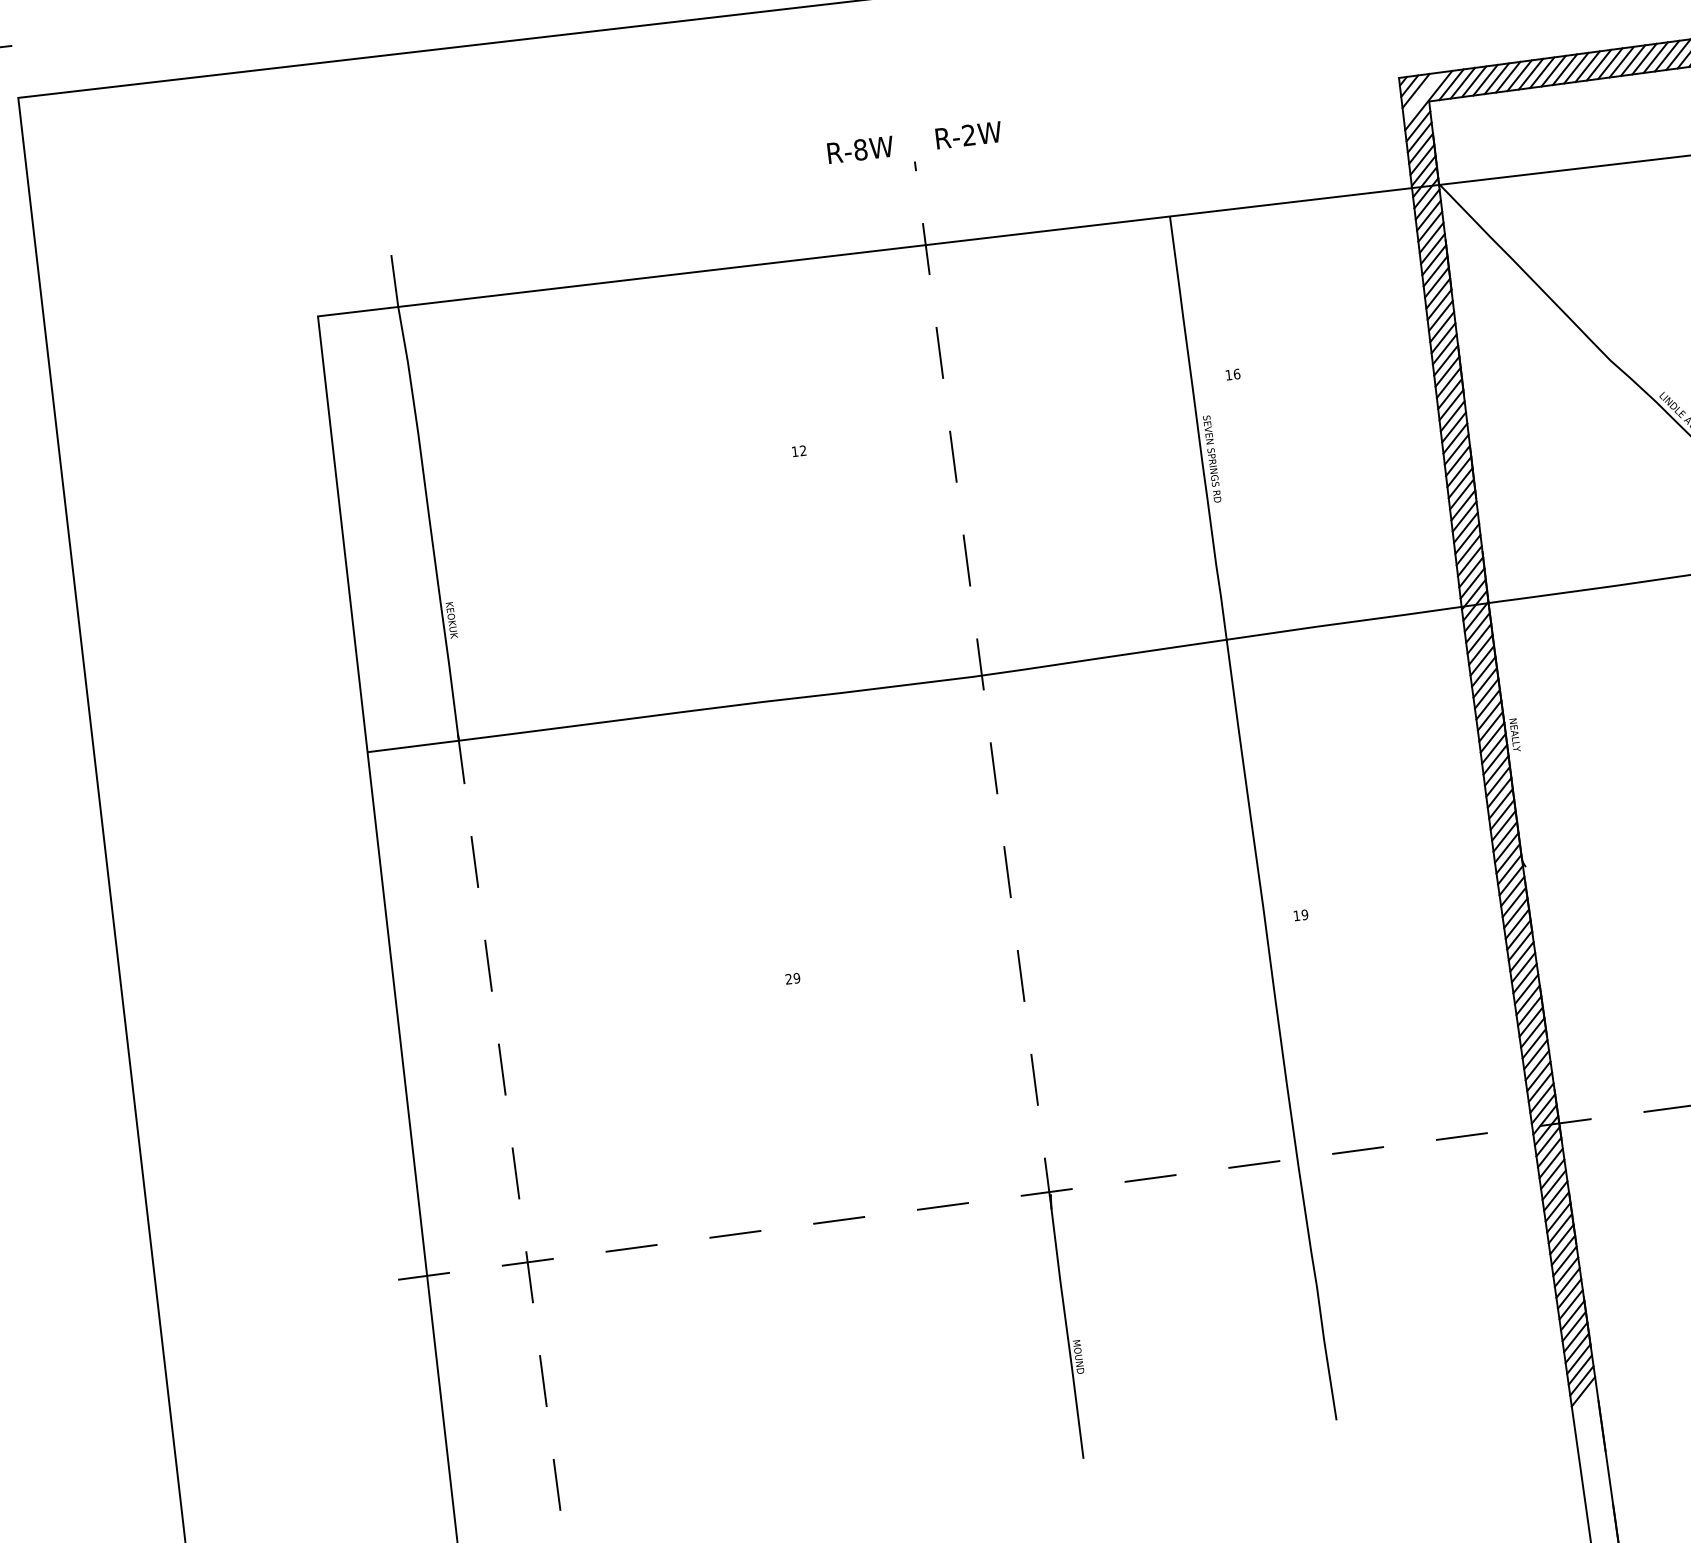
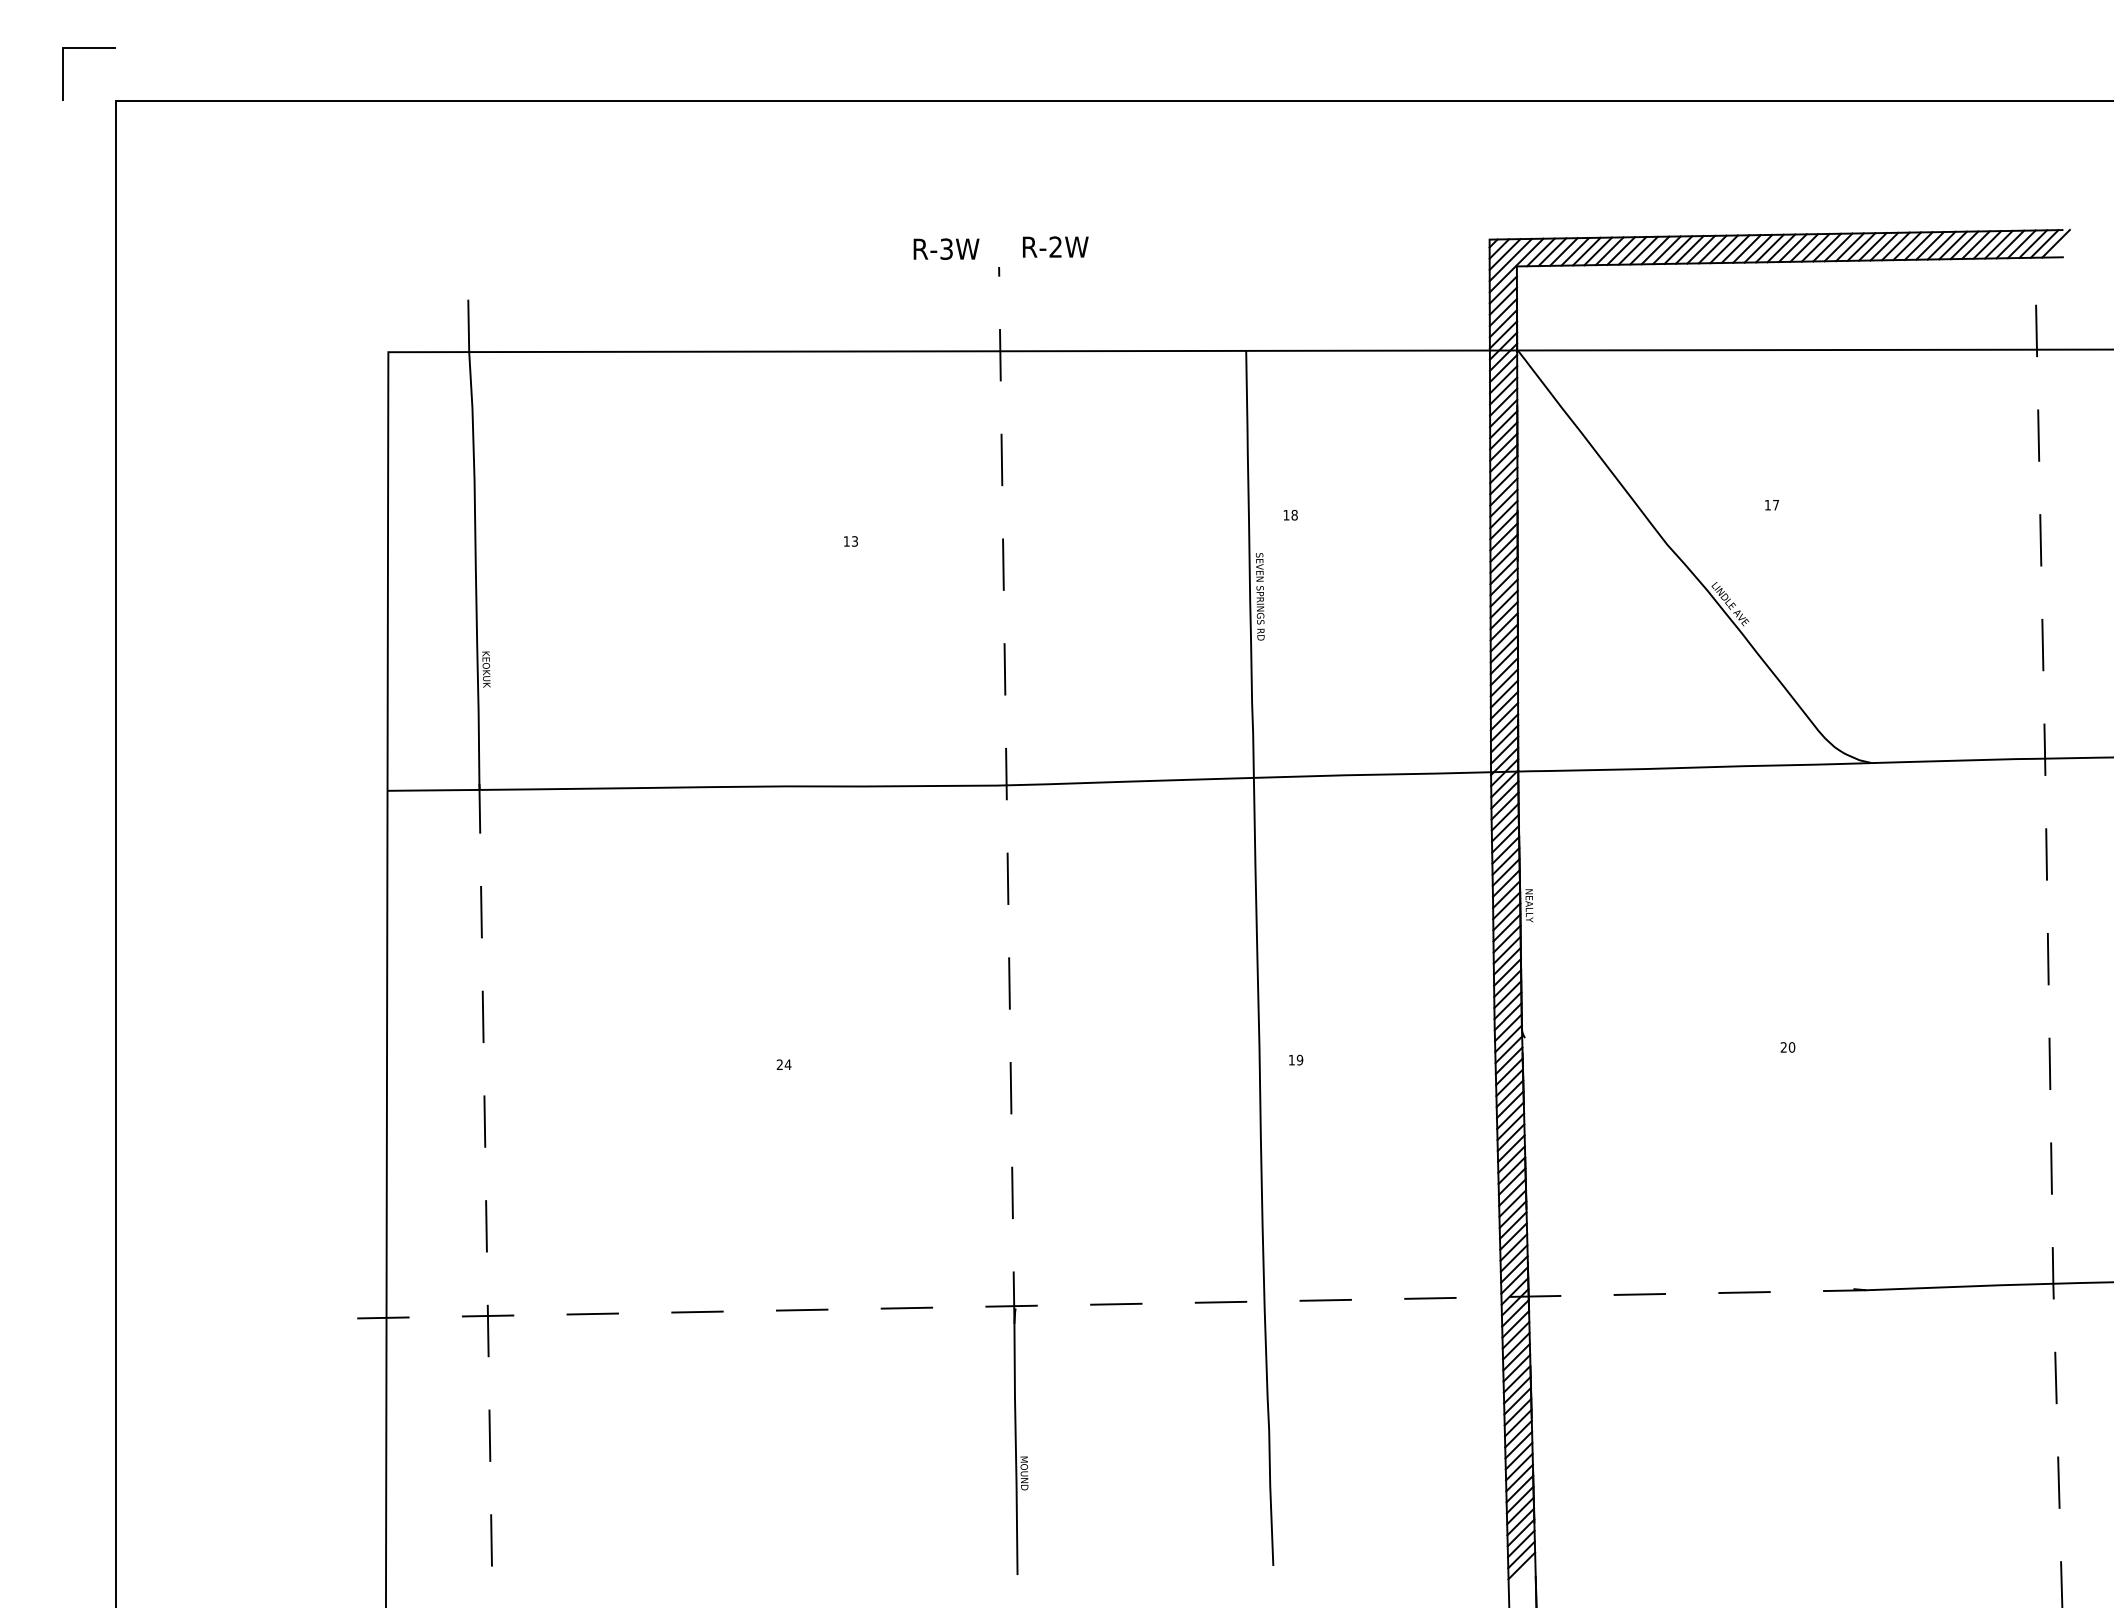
line: (1422, 95) -> (1510, 259), added
text: (860, 149) -> (946, 248), R-8W -> R-3W
text: (1236, 374) -> (1294, 515), 16 -> 18
text: (802, 450) -> (854, 541), 12 -> 13
text: (796, 978) -> (787, 1064), 29 -> 24

